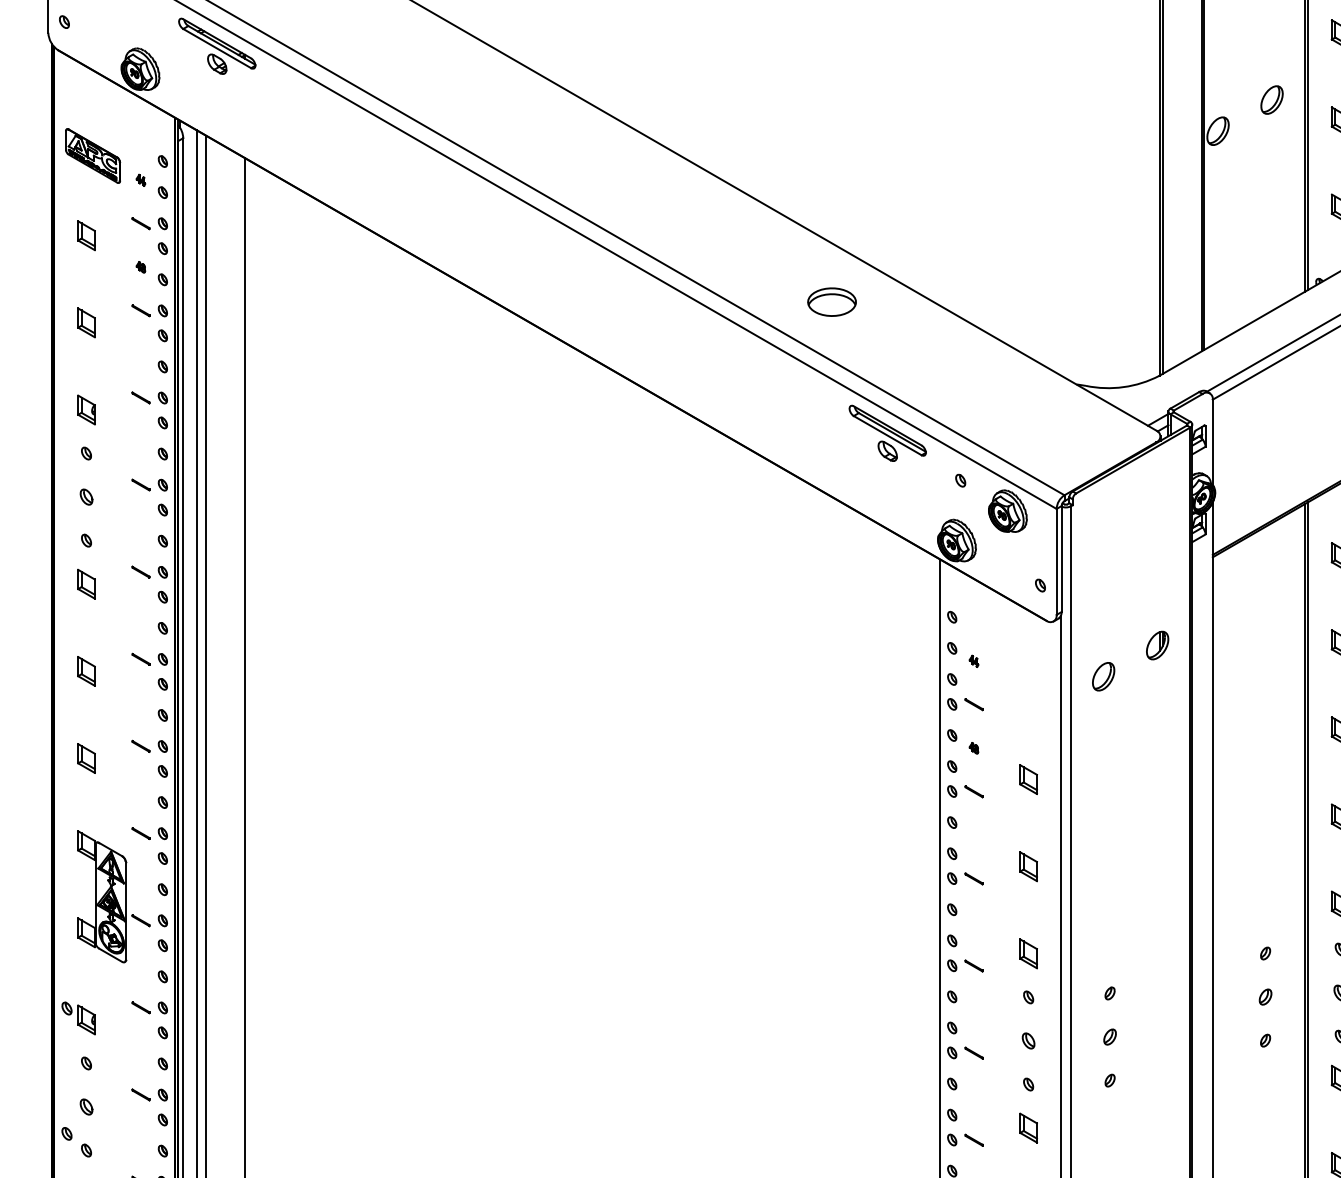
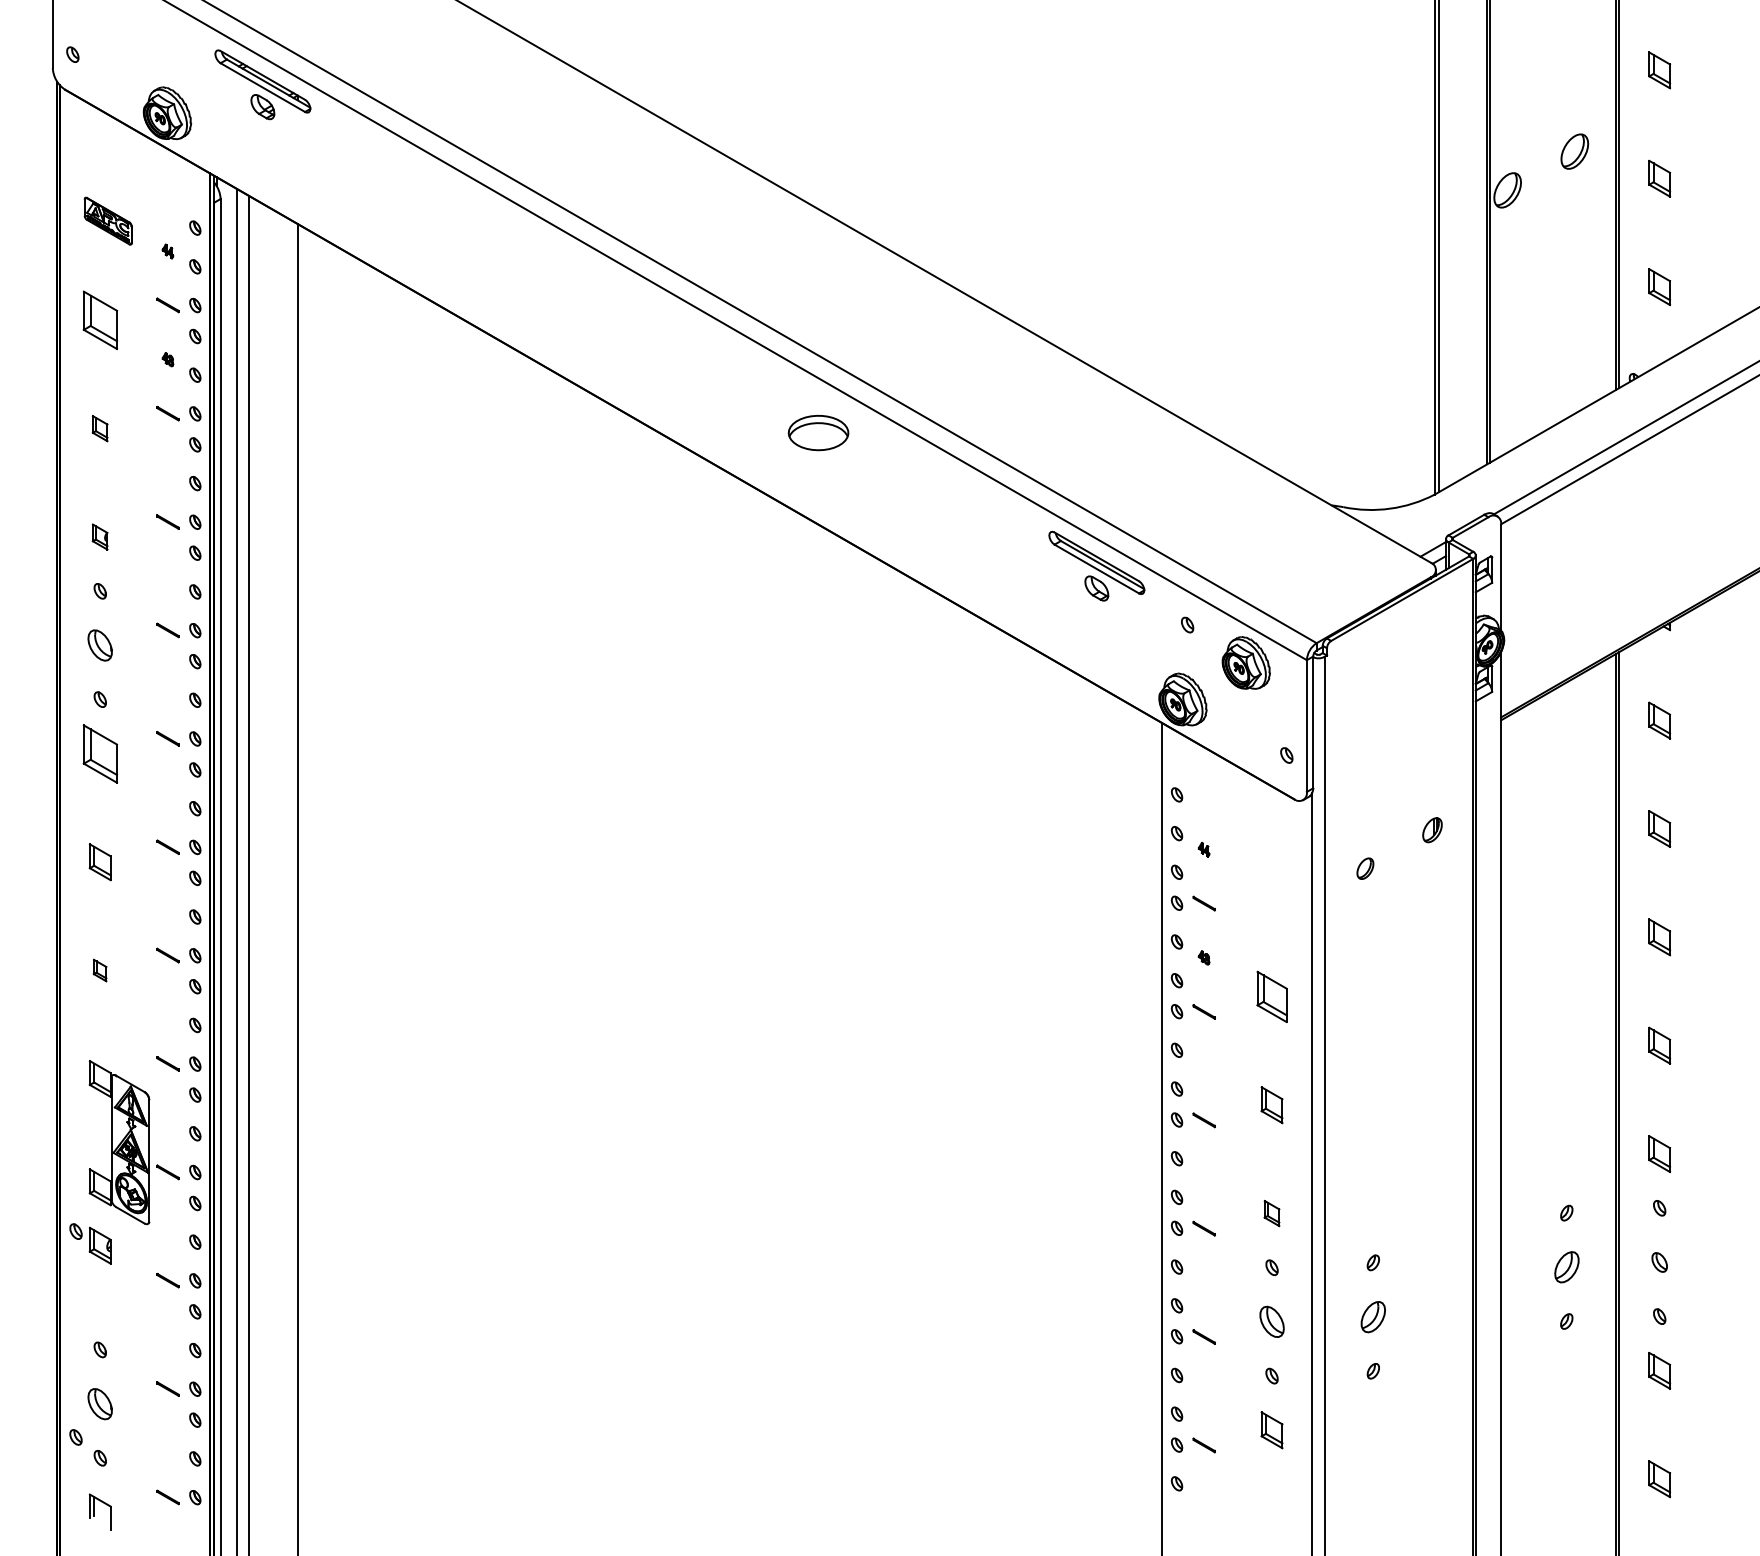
part: (92, 155) -> (107, 220), size x0.7
part: (85, 235) -> (99, 320), size x1.6
part: (831, 302) -> (818, 433), moved
part: (85, 322) -> (99, 428), size x0.7
part: (85, 409) -> (99, 536), size x0.7
part: (86, 497) -> (100, 645), size x1.6
part: (85, 583) -> (99, 753), size x1.6
part: (1157, 645) -> (1432, 830), size x0.7
part: (1103, 676) -> (1365, 868), size x0.6
part: (85, 758) -> (99, 970), size x0.6
part: (1028, 779) -> (1271, 996), size x1.4
part: (1028, 953) -> (1271, 1213), size x0.7
part: (1265, 997) -> (1566, 1267), size x1.6
part: (78, 1018) -> (90, 1243), moved
part: (1110, 1036) -> (1373, 1316), size x1.6
part: (1028, 1040) -> (1271, 1321), size x1.6
part: (86, 1106) -> (100, 1403), size x1.6

